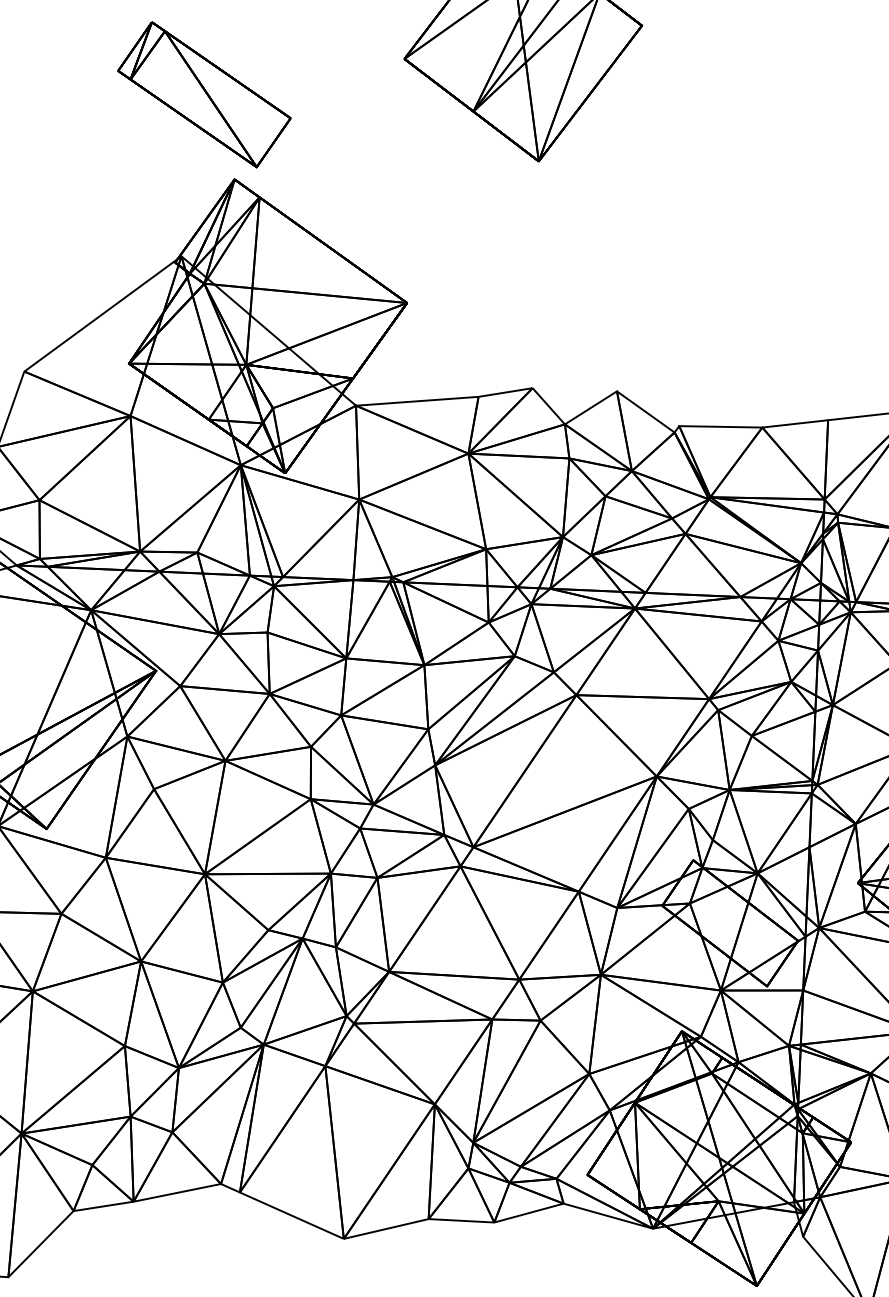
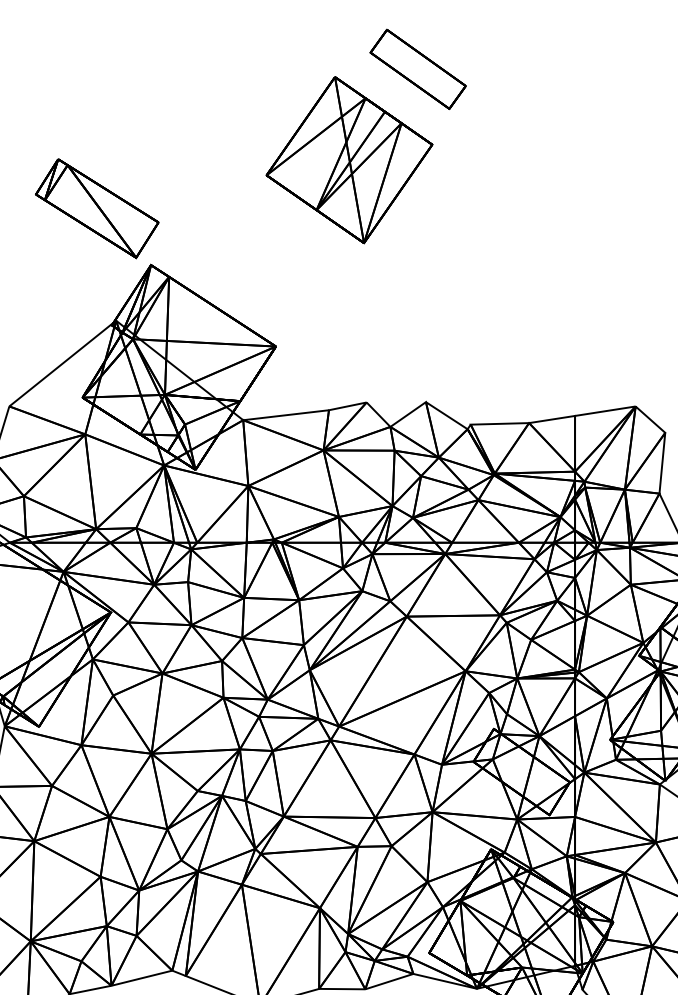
part: (204, 94) -> (97, 208), moved

